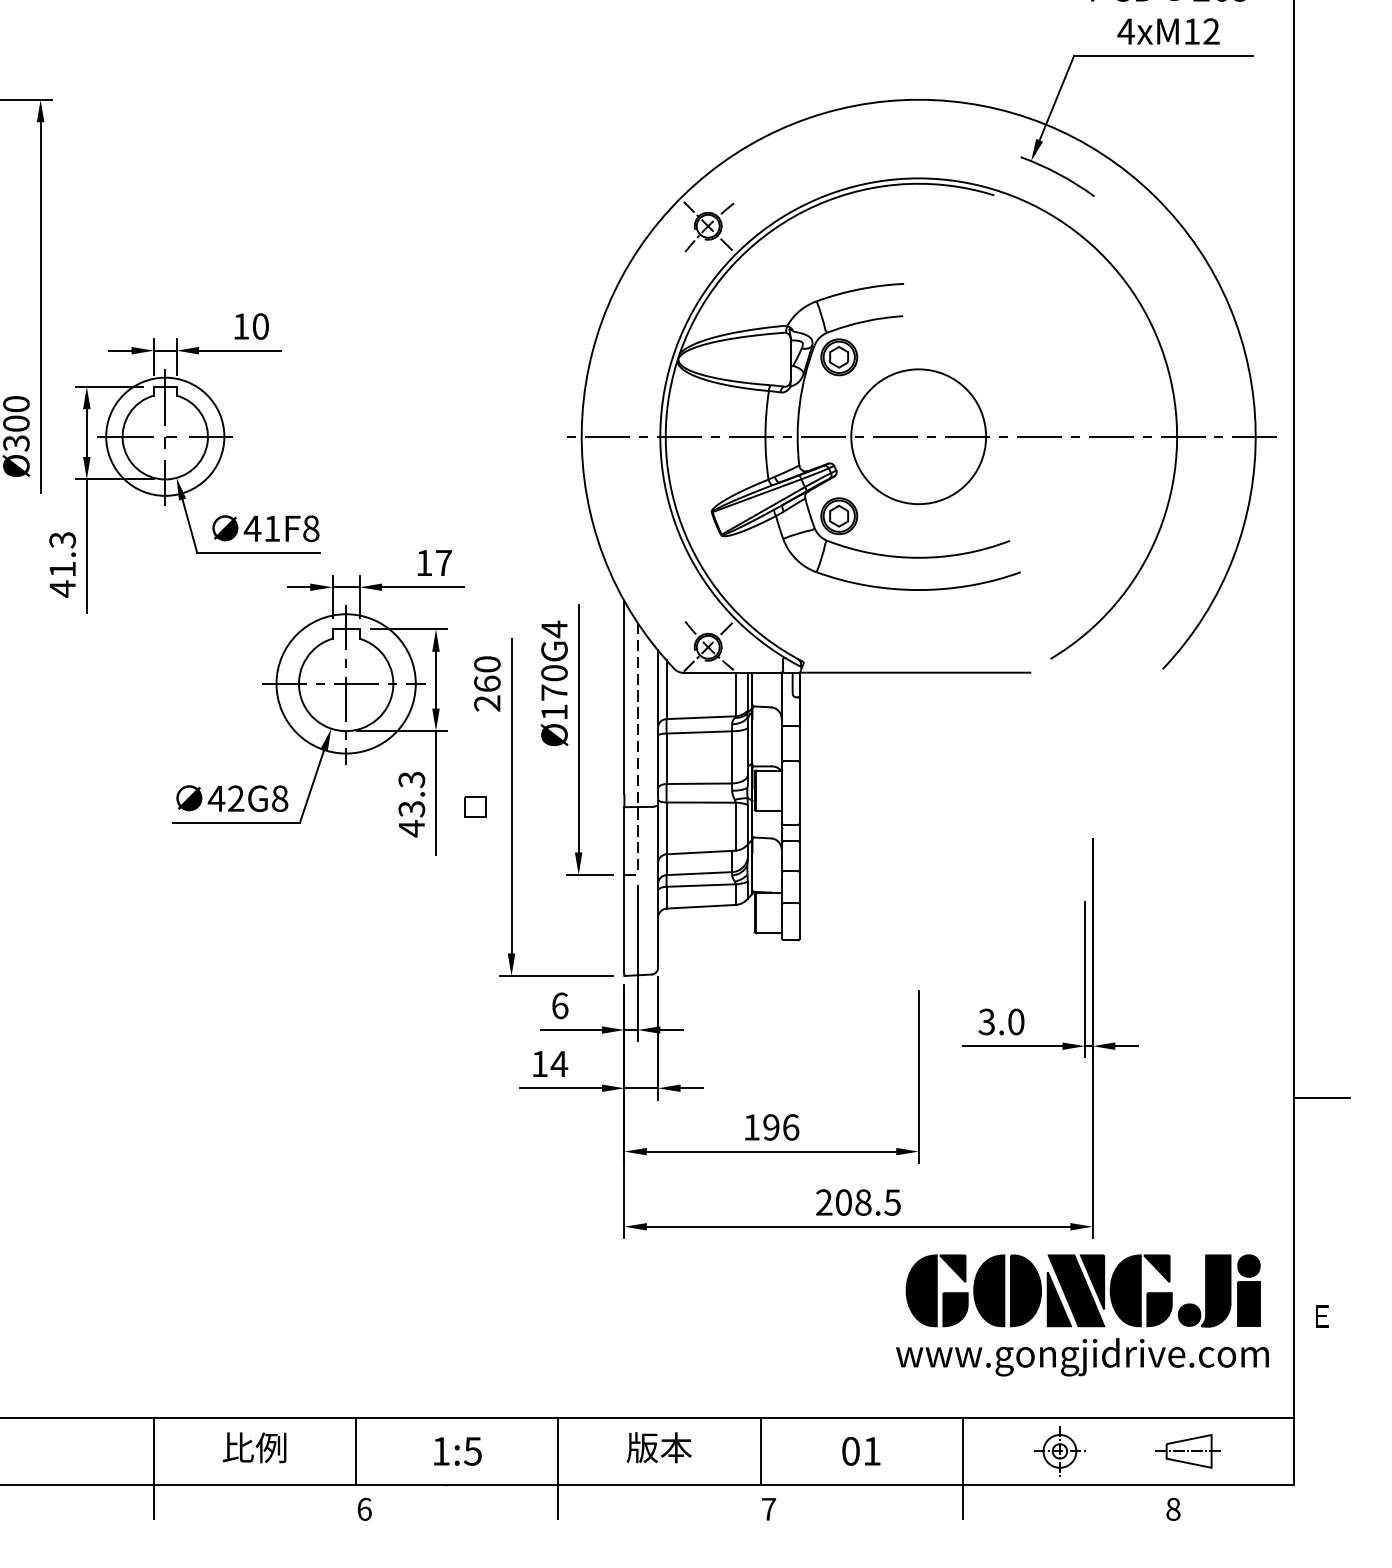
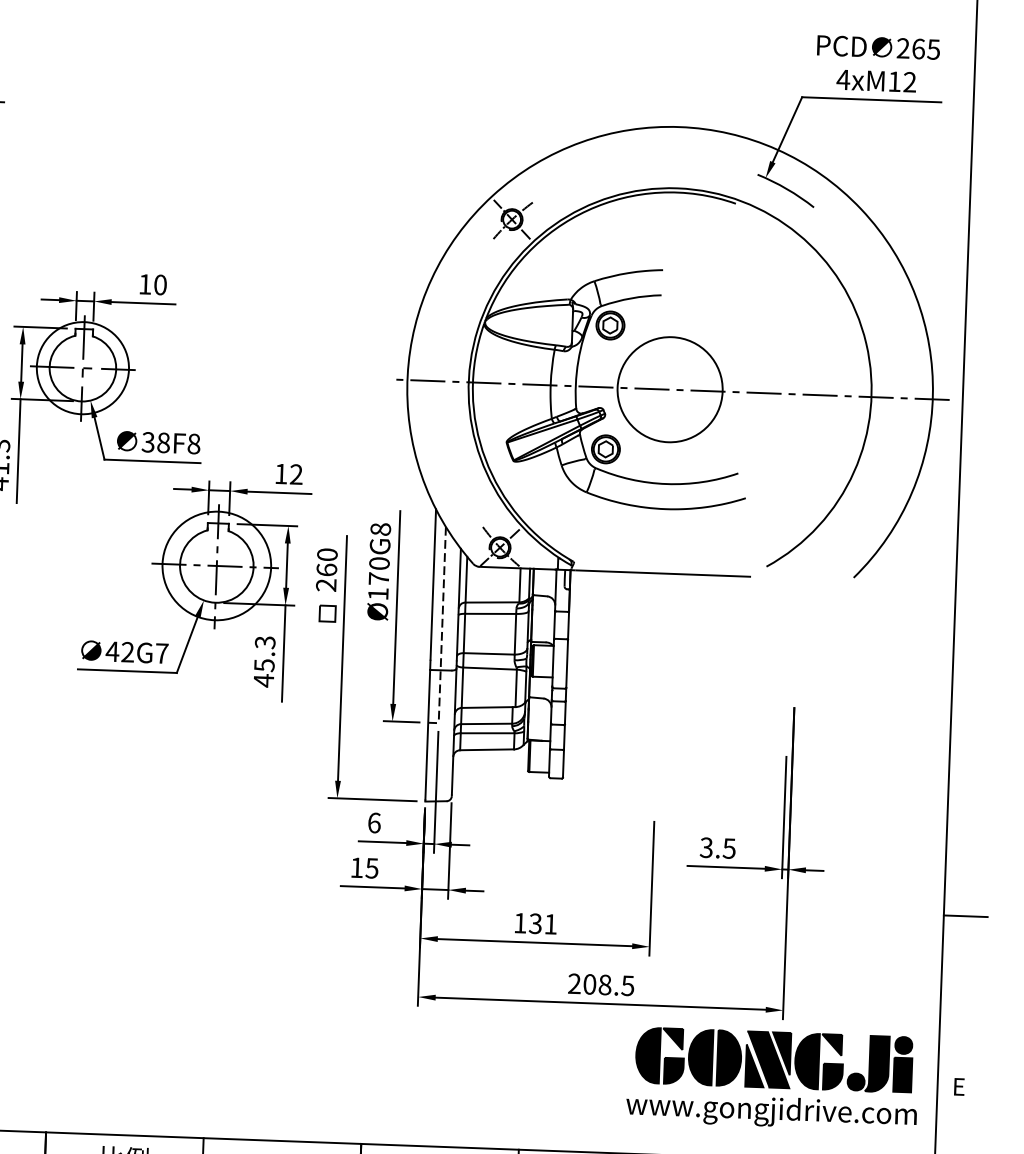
text: (261, 528) -> (155, 442), 41F8 -> 38F8
text: (443, 562) -> (296, 474), 17 -> 12
text: (554, 629) -> (380, 529), Ø170G4 -> Ø170G8
text: (280, 798) -> (162, 653), 42G8 -> 42G7
part: (475, 806) -> (327, 613), moved
text: (411, 808) -> (264, 664), 43.3 -> 45.3
text: (1015, 1021) -> (728, 848), 3.0 -> 3.5
text: (559, 1064) -> (372, 868), 14 -> 15
text: (781, 1127) -> (543, 924), 196 -> 131

